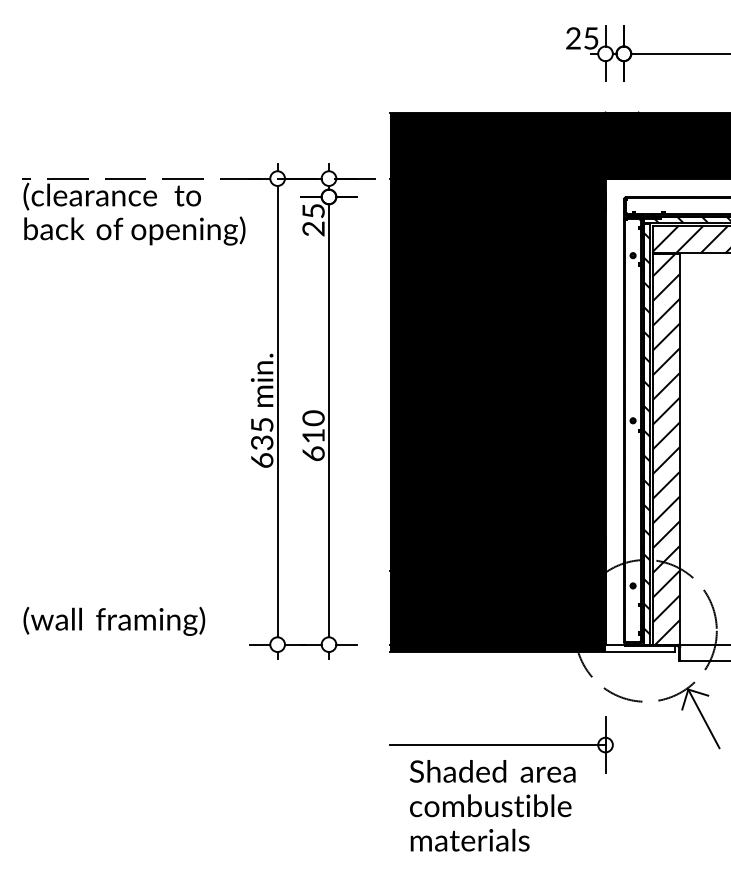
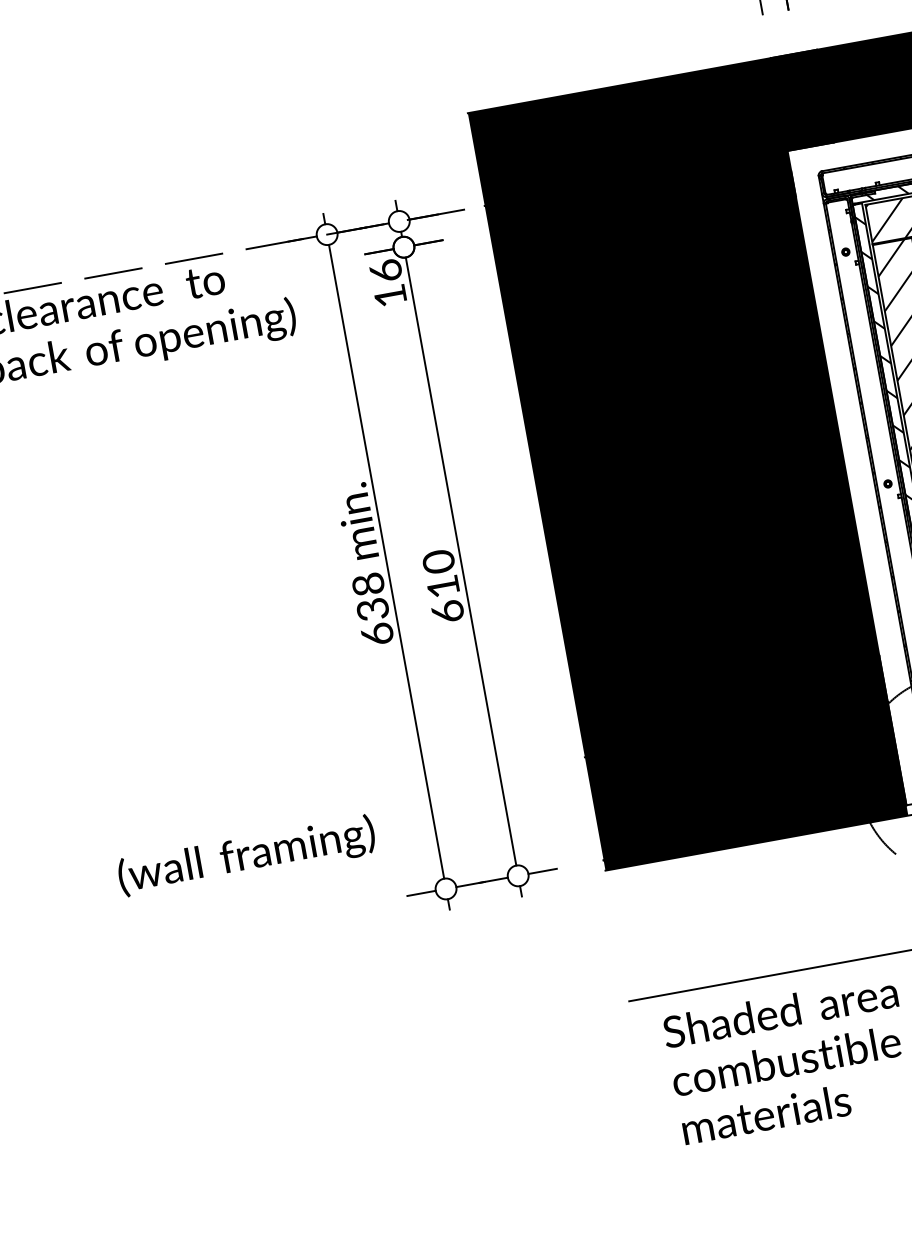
text: (313, 219) -> (387, 282), 25 -> 16
text: (262, 424) -> (368, 583), 635 -> 638
text: (114, 620) -> (246, 855), moved

